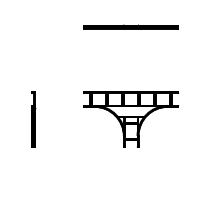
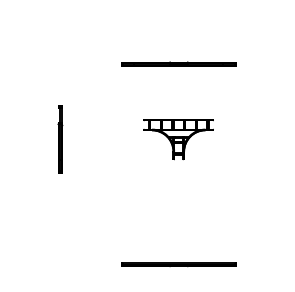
part: (130, 26) -> (178, 63), moved
part: (130, 119) -> (178, 139), size x0.6

